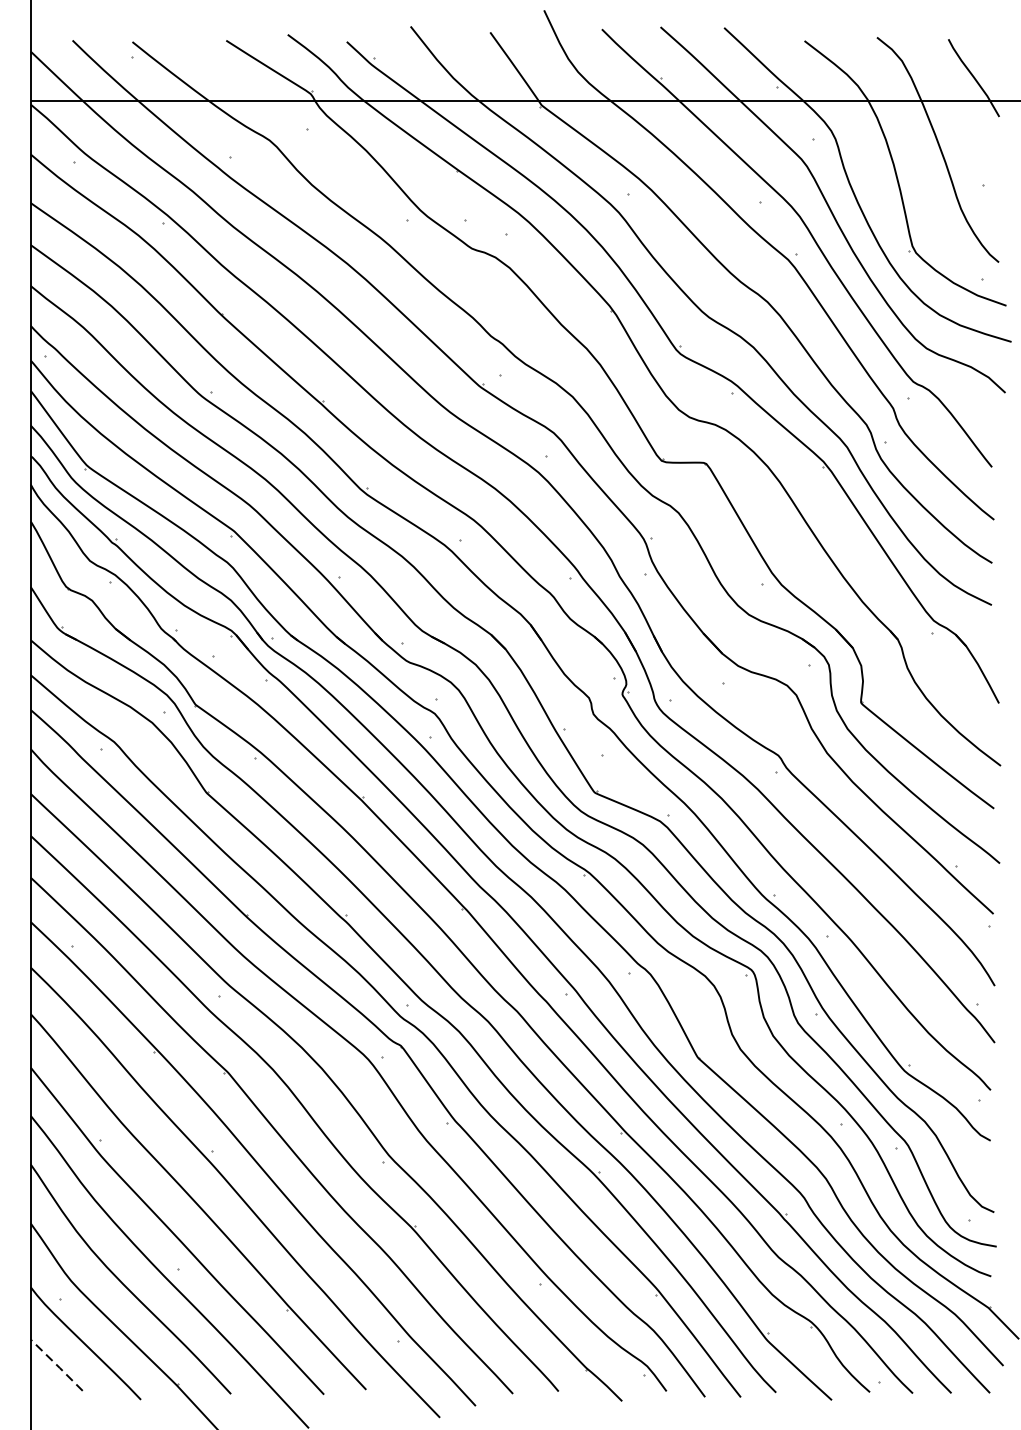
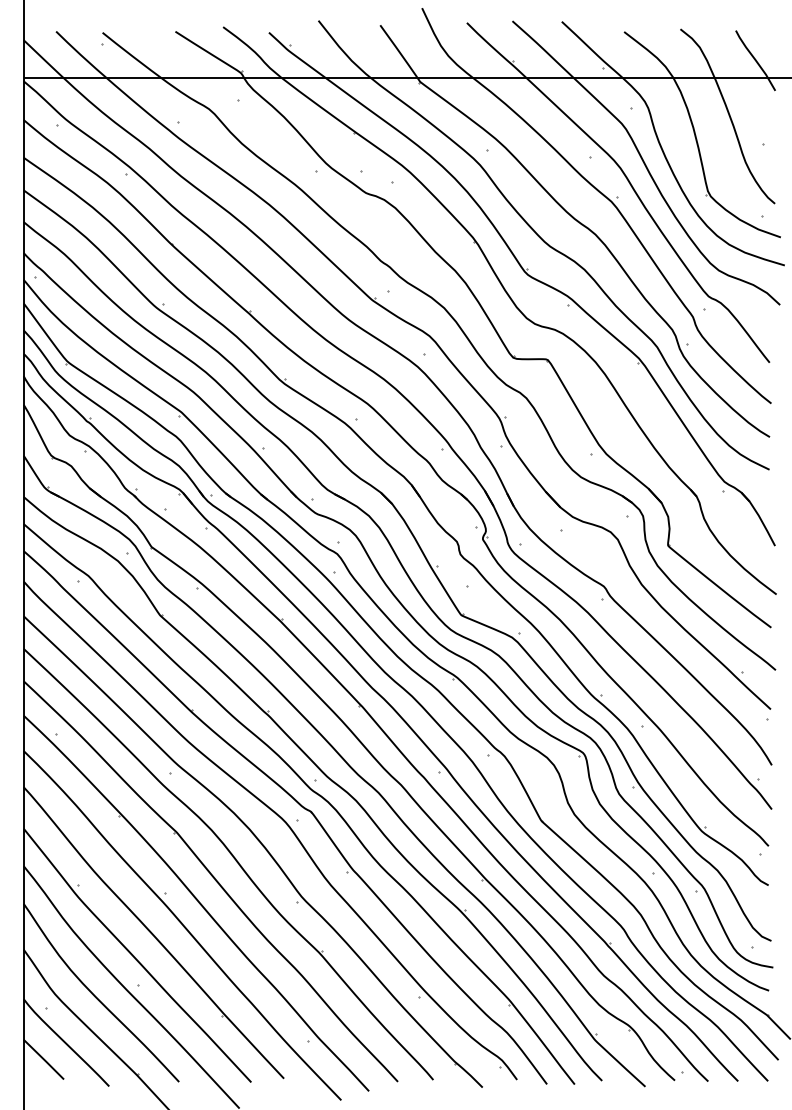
line: (57, 1365) -> (44, 1059), dashed -> solid

